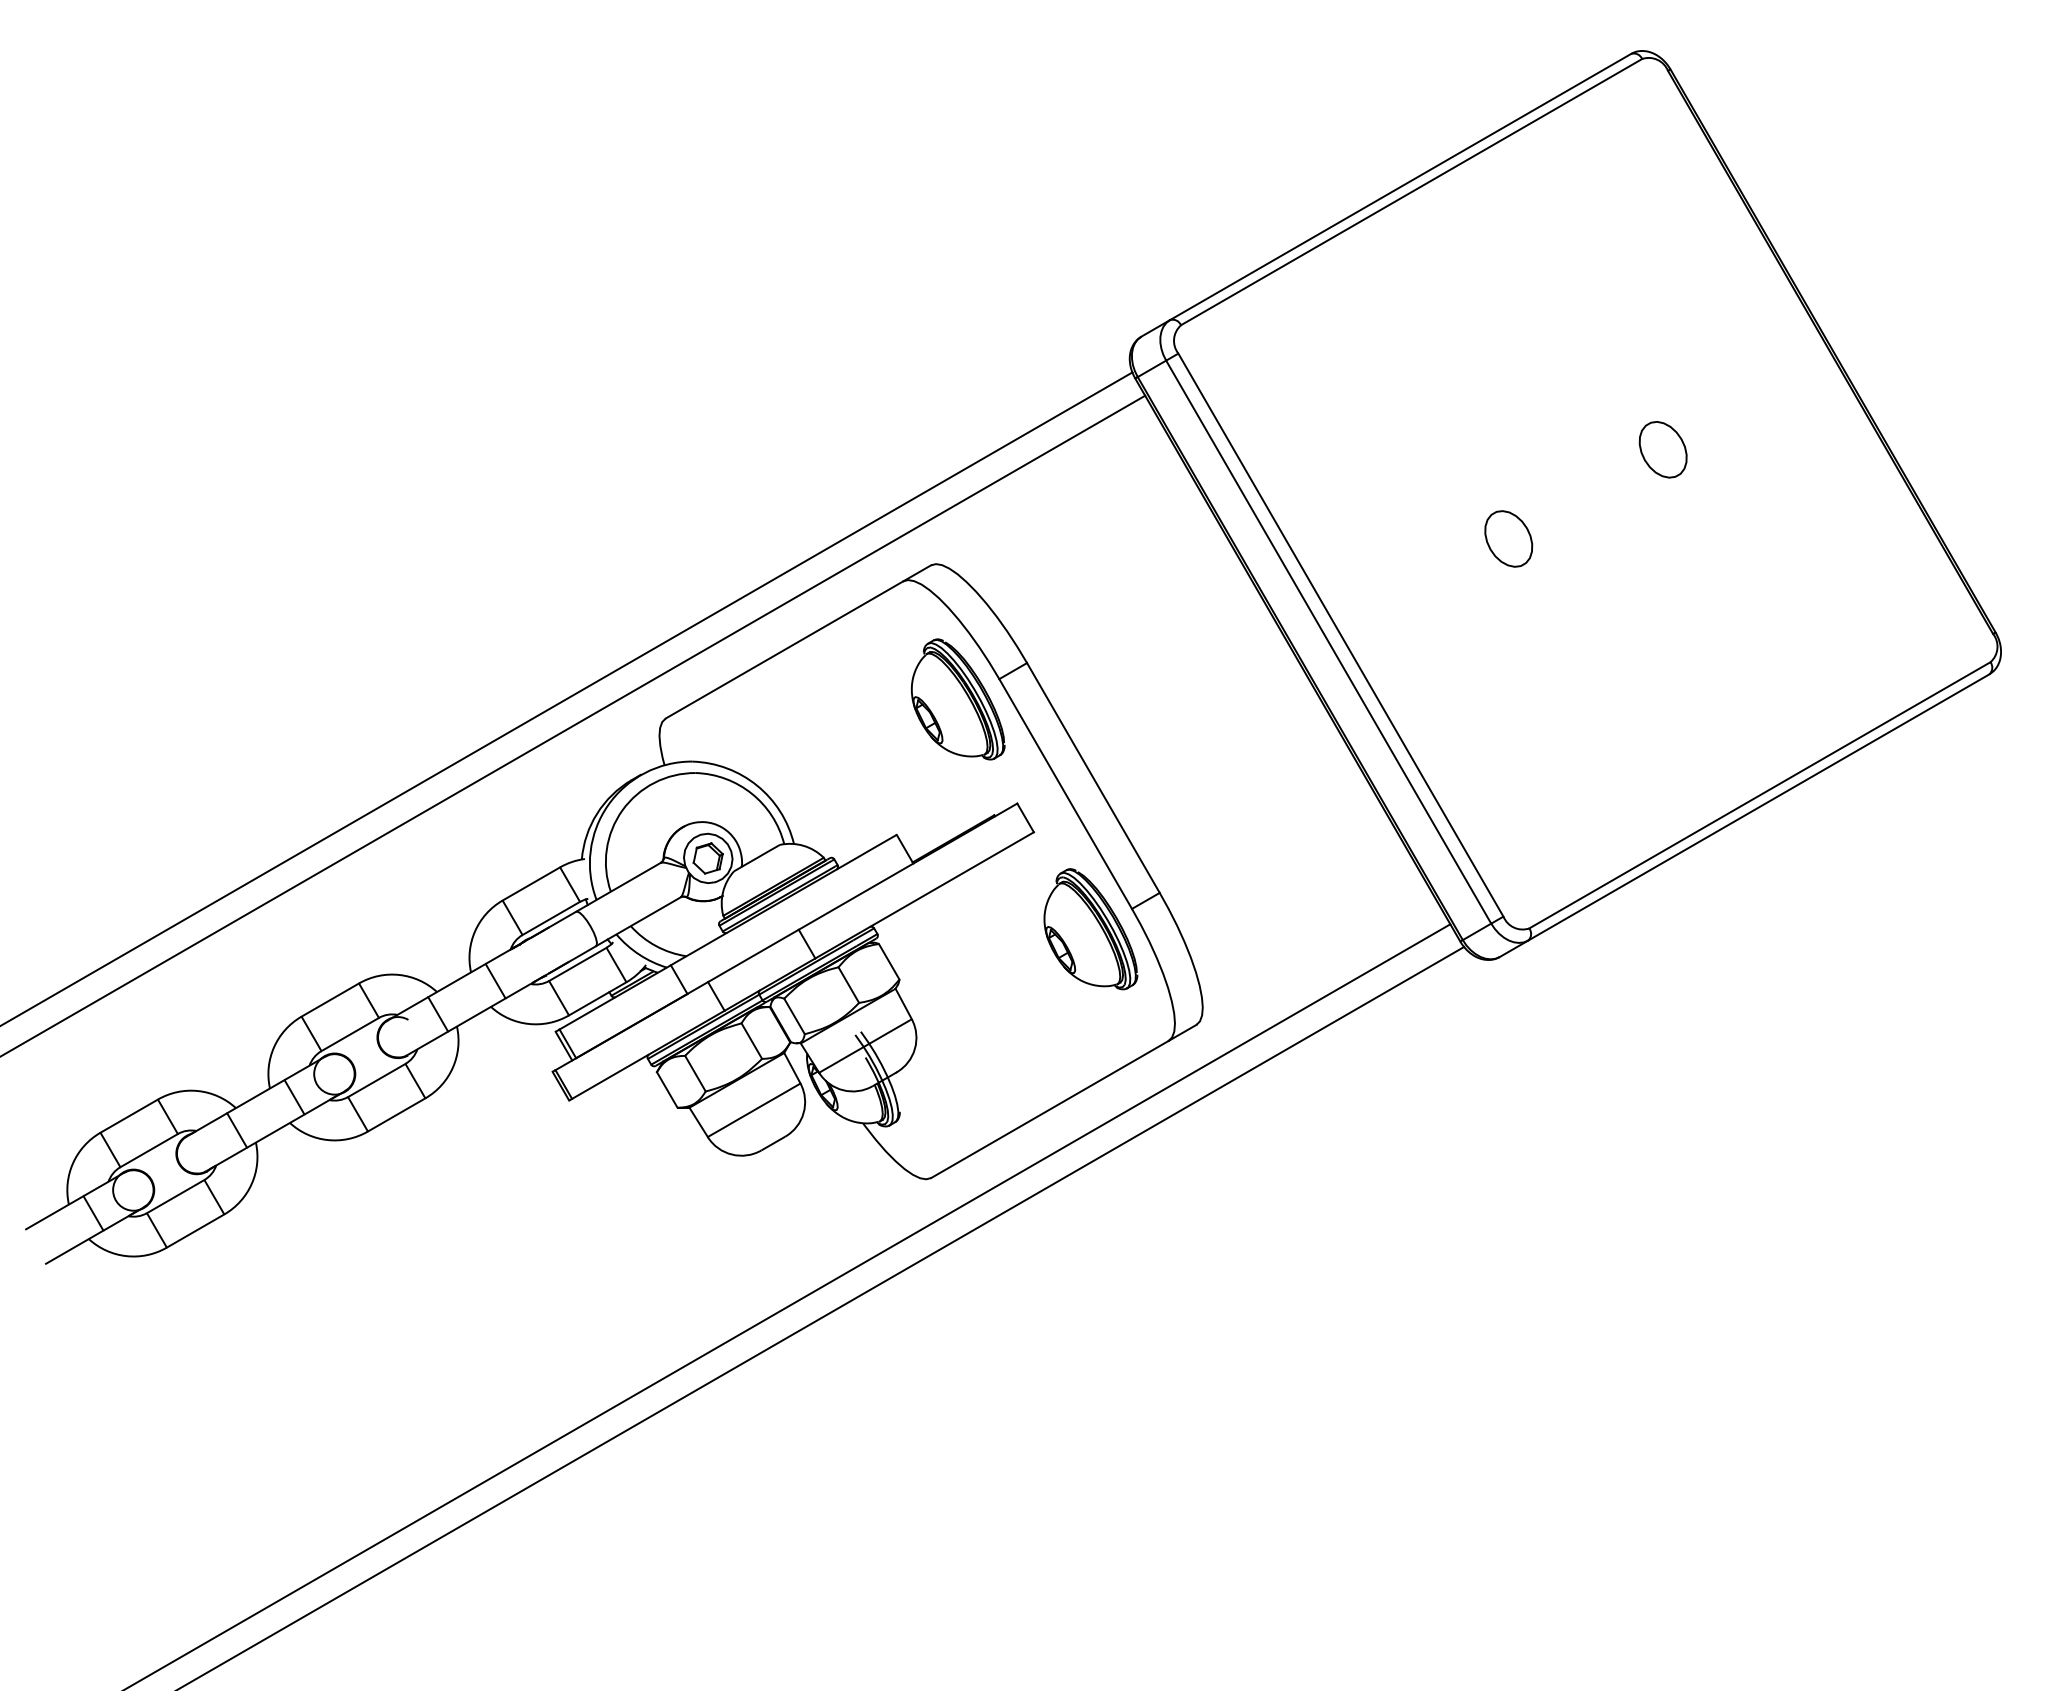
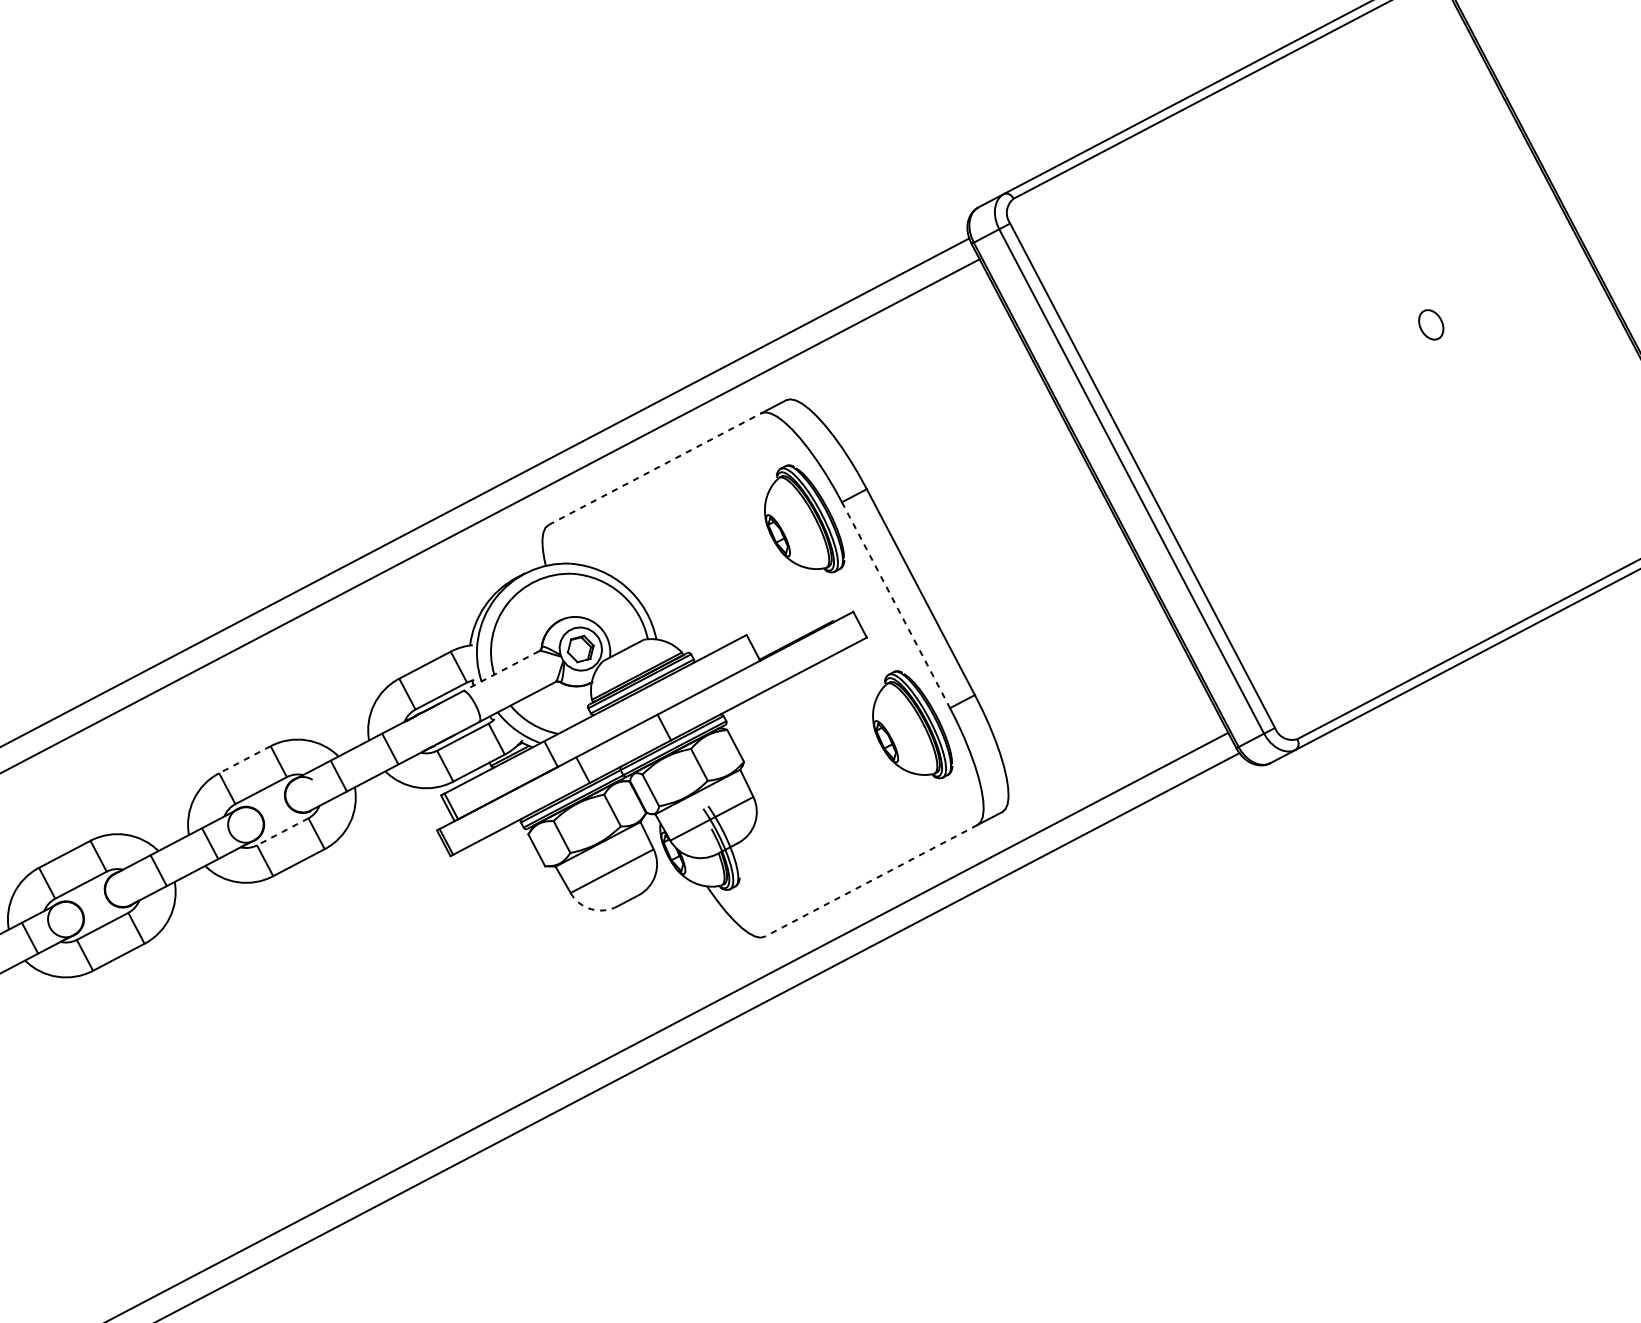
part: (1662, 449) -> (1430, 324), size x0.6
part: (1508, 538) -> (1292, 397), removed
line: (785, 649) -> (655, 468), solid -> dashed
line: (1065, 794) -> (895, 605), solid -> dashed
line: (618, 887) -> (501, 671), solid -> dashed
line: (329, 1000) -> (244, 760), solid -> dashed
line: (376, 1080) -> (282, 831), solid -> dashed
line: (1049, 1109) -> (870, 880), solid -> dashed
arc: (731, 1154) -> (590, 909), solid -> dashed

